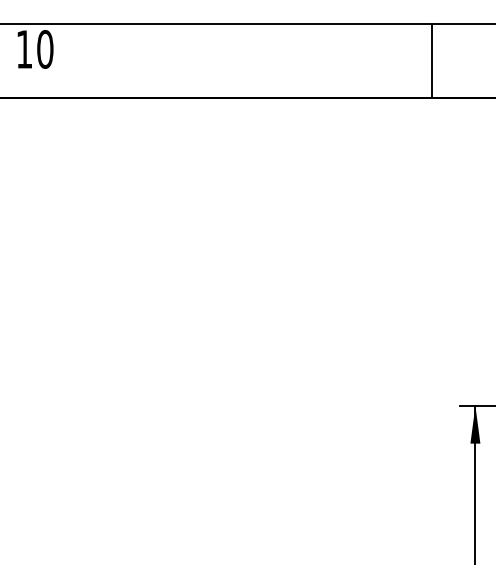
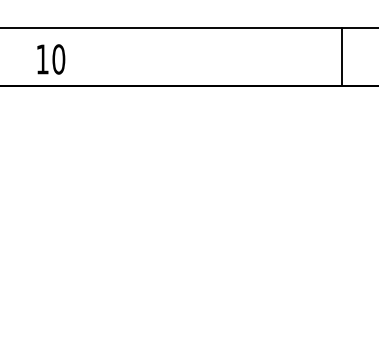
text: (35, 49) -> (51, 59), moved
line: (431, 61) -> (342, 57), moved

